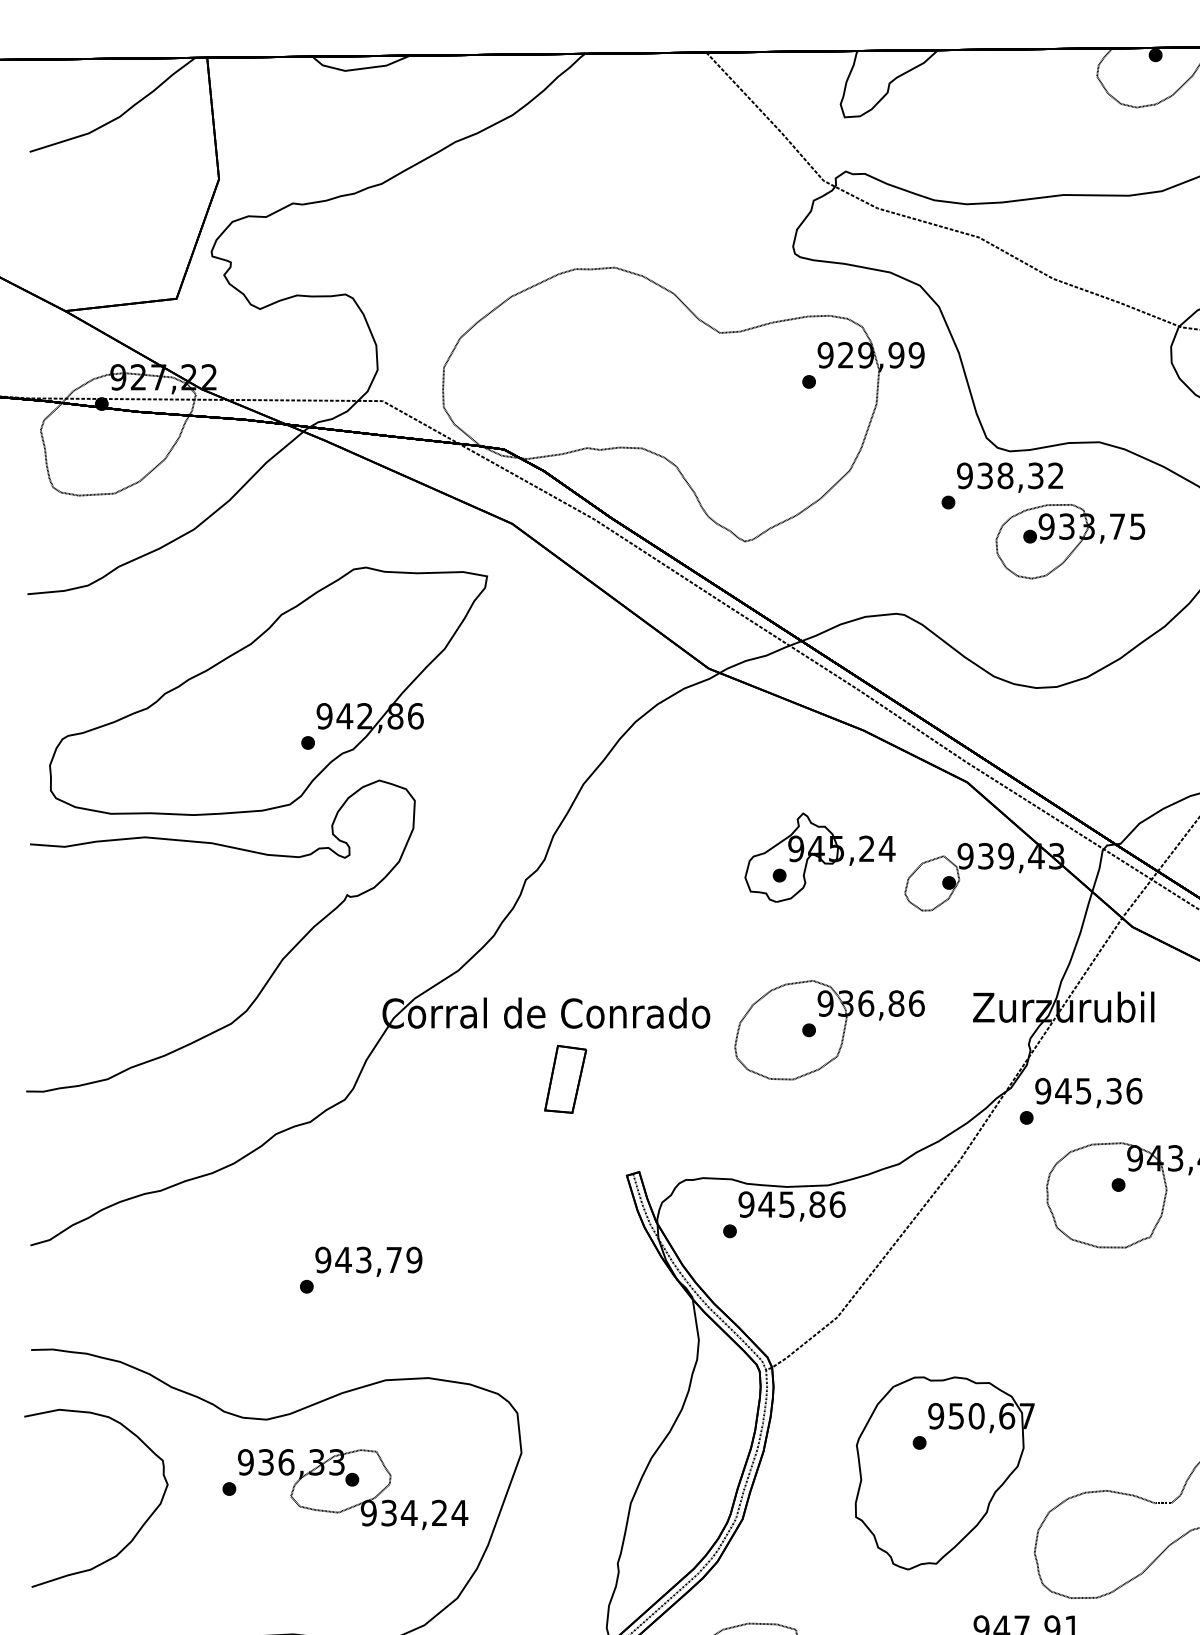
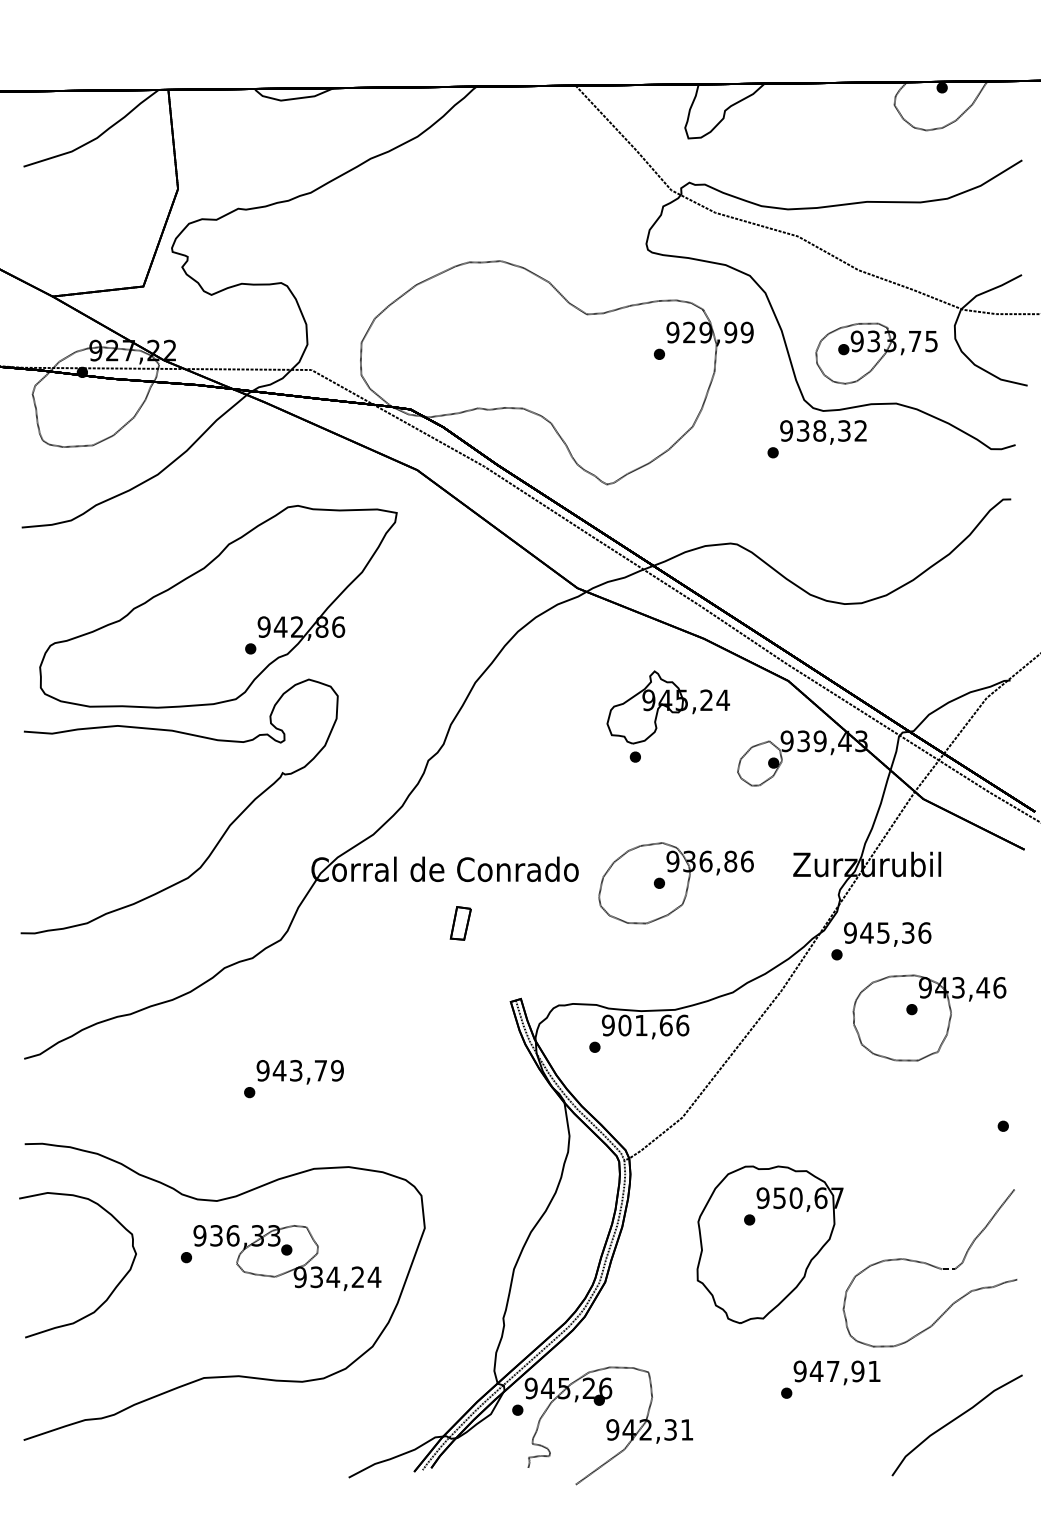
part: (1070, 541) -> (876, 353), moved
part: (818, 857) -> (667, 707), moved
part: (565, 1079) -> (460, 923), size x0.6
text: (791, 1204) -> (645, 1025), 945,86 -> 901,66

